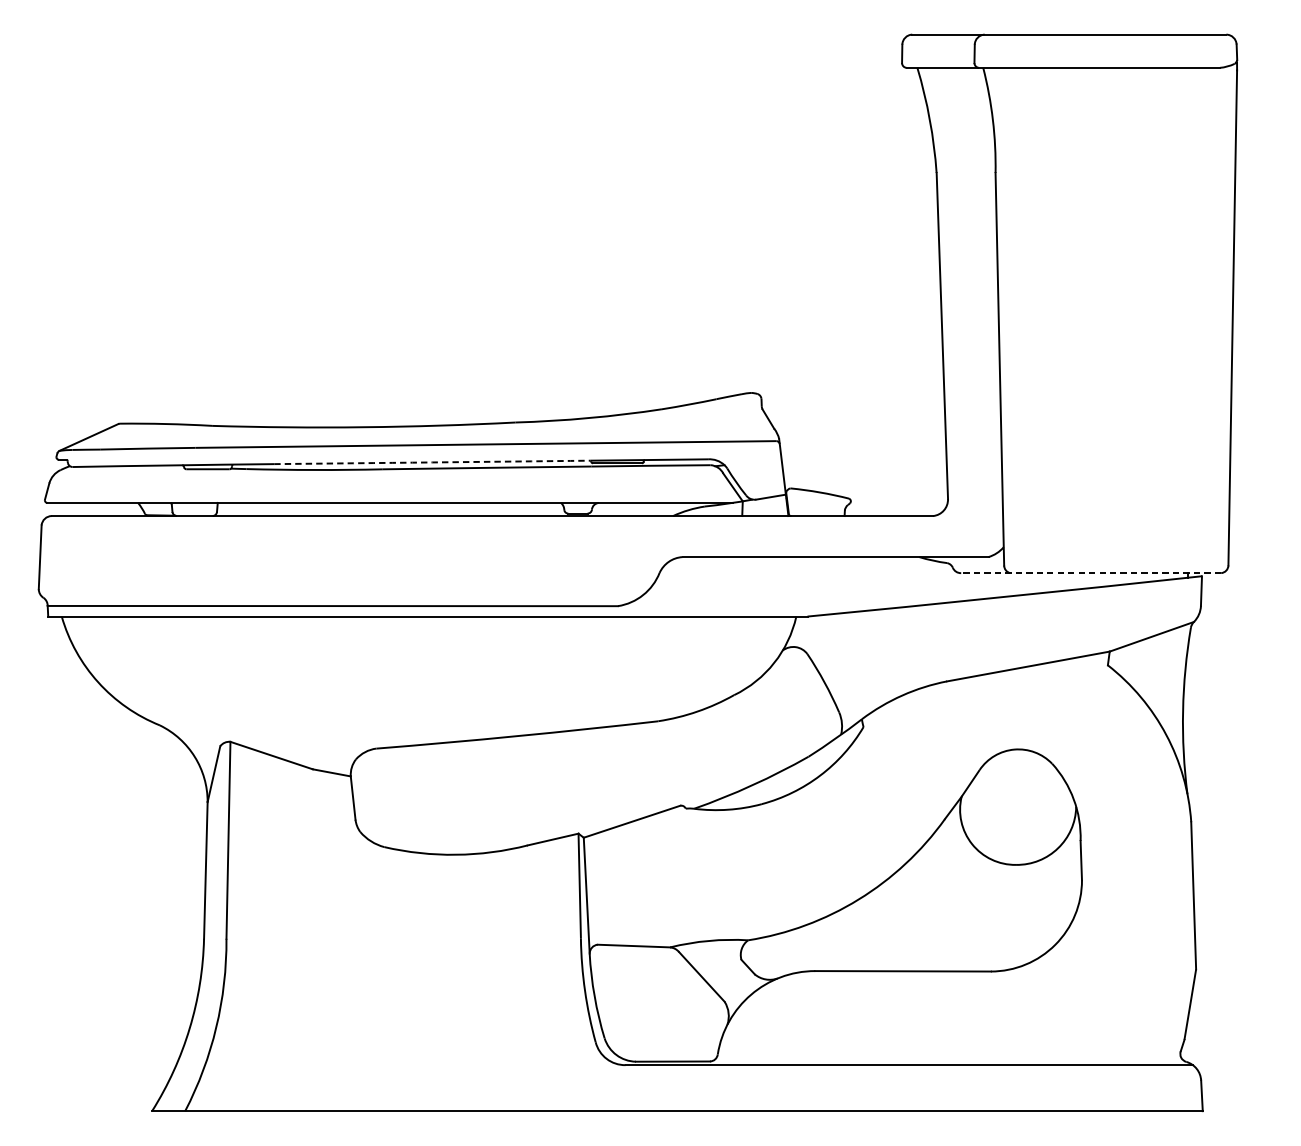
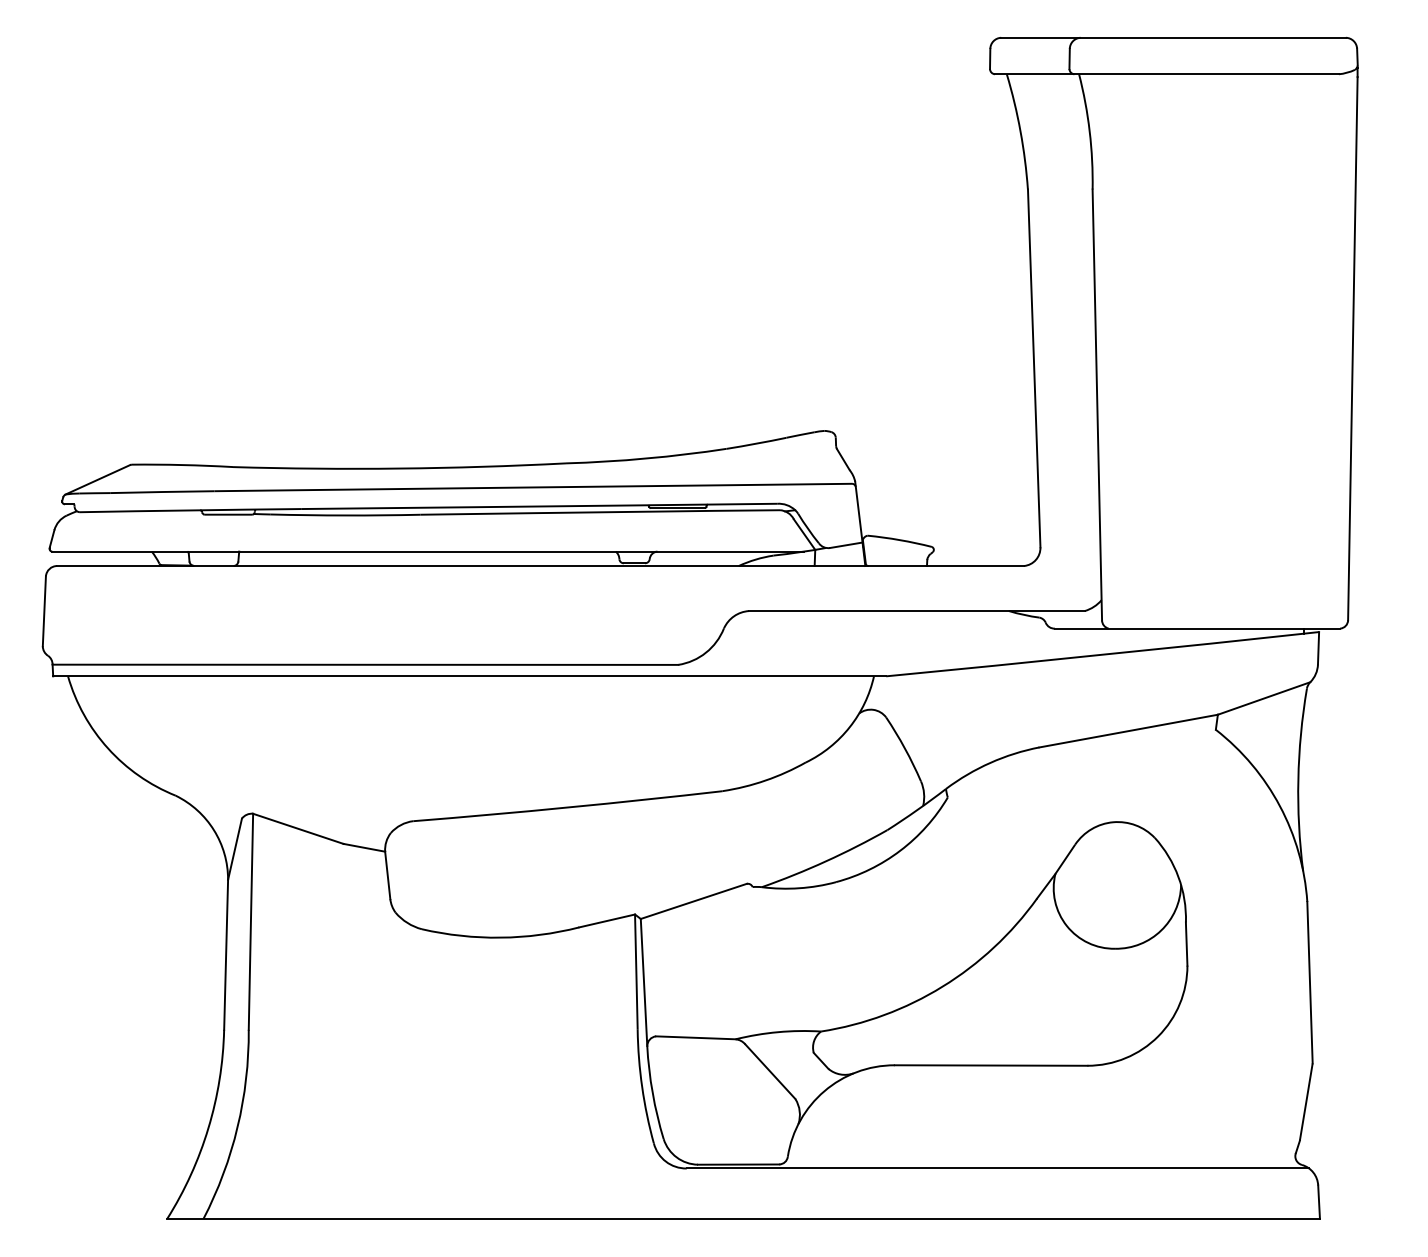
arc: (432, 462) -> (474, 507), dashed -> solid
line: (1091, 573) -> (1197, 628), dashed -> solid

